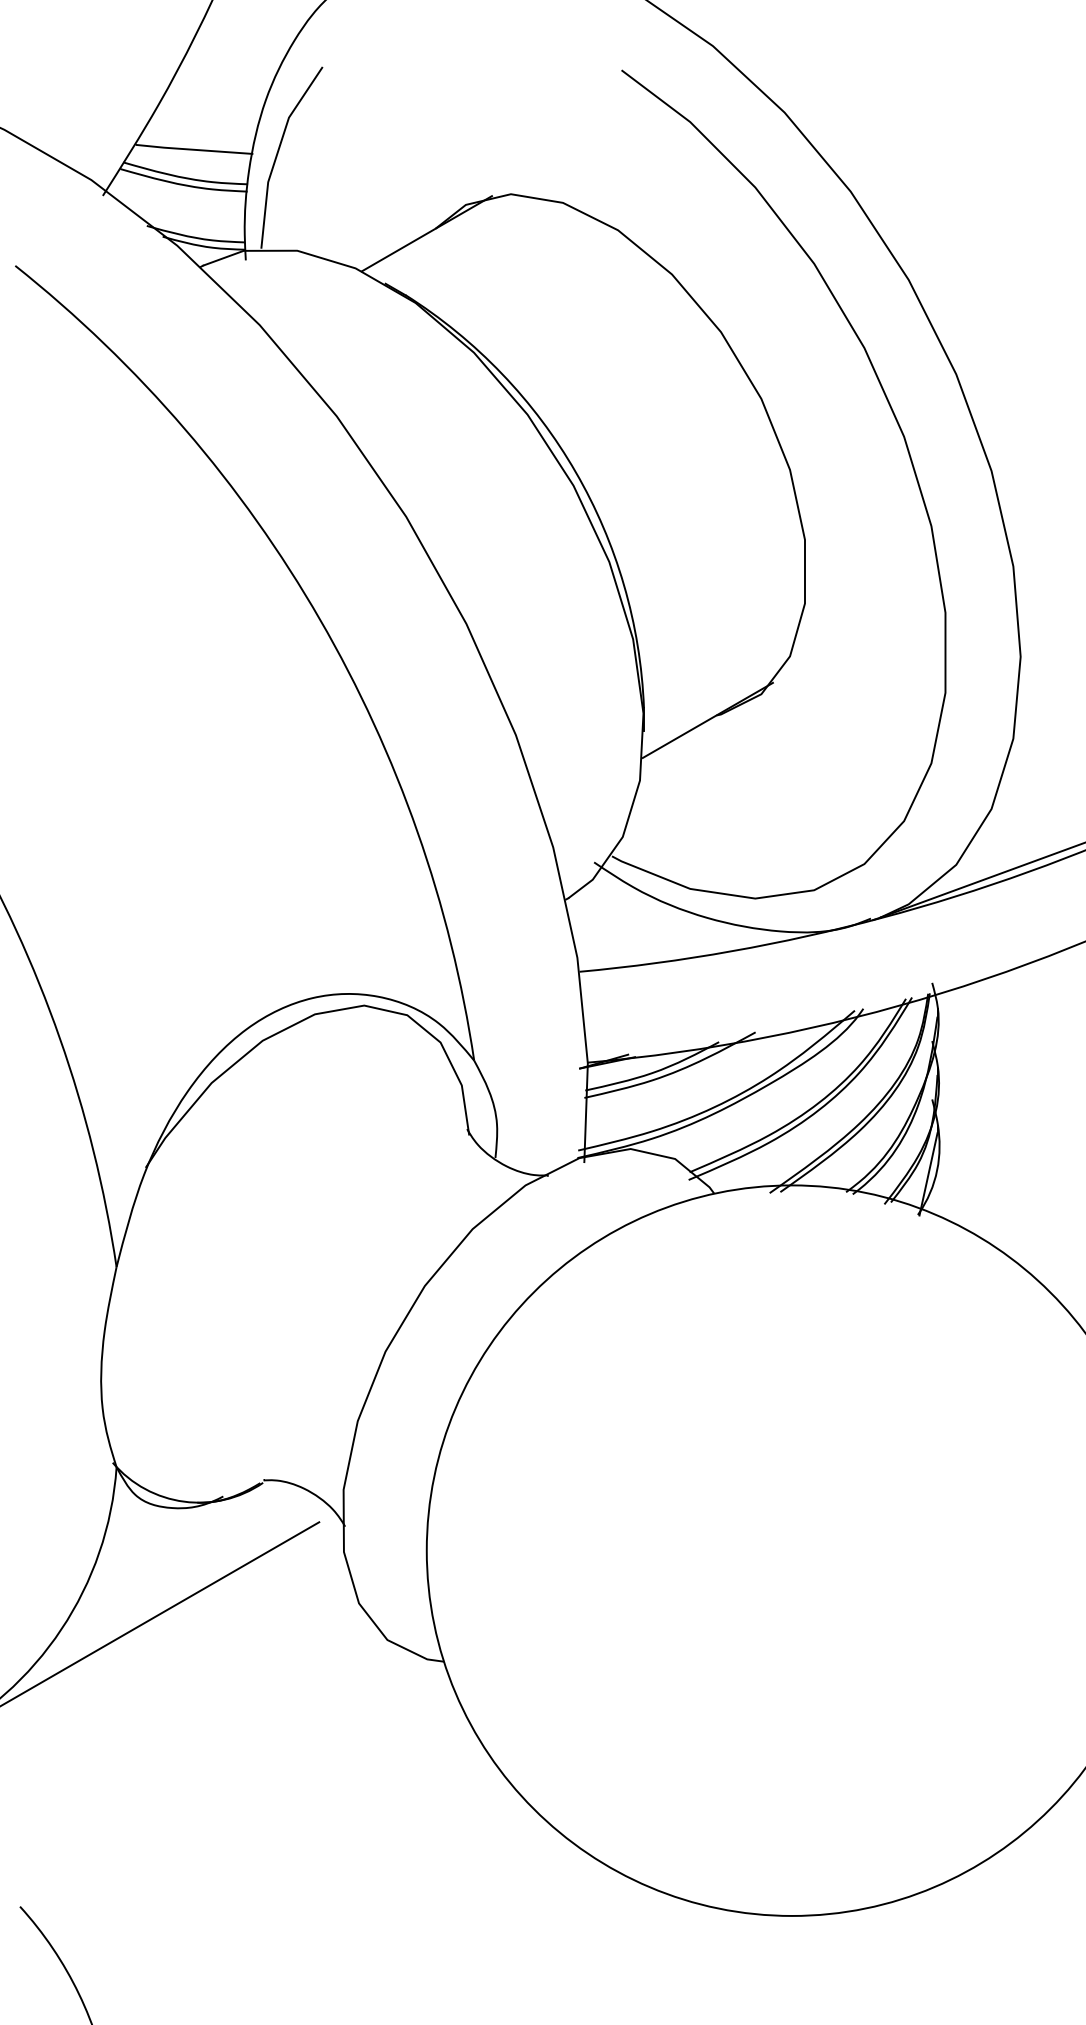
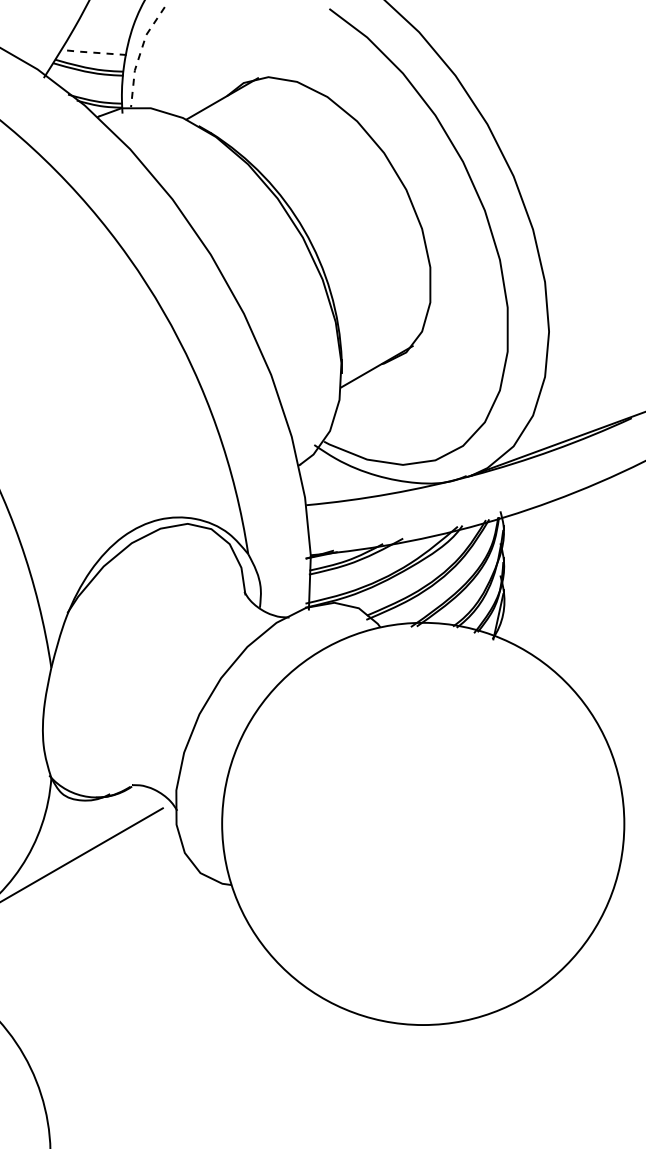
line: (193, 149) -> (93, 52), solid -> dashed
line: (276, 153) -> (139, 54), solid -> dashed

